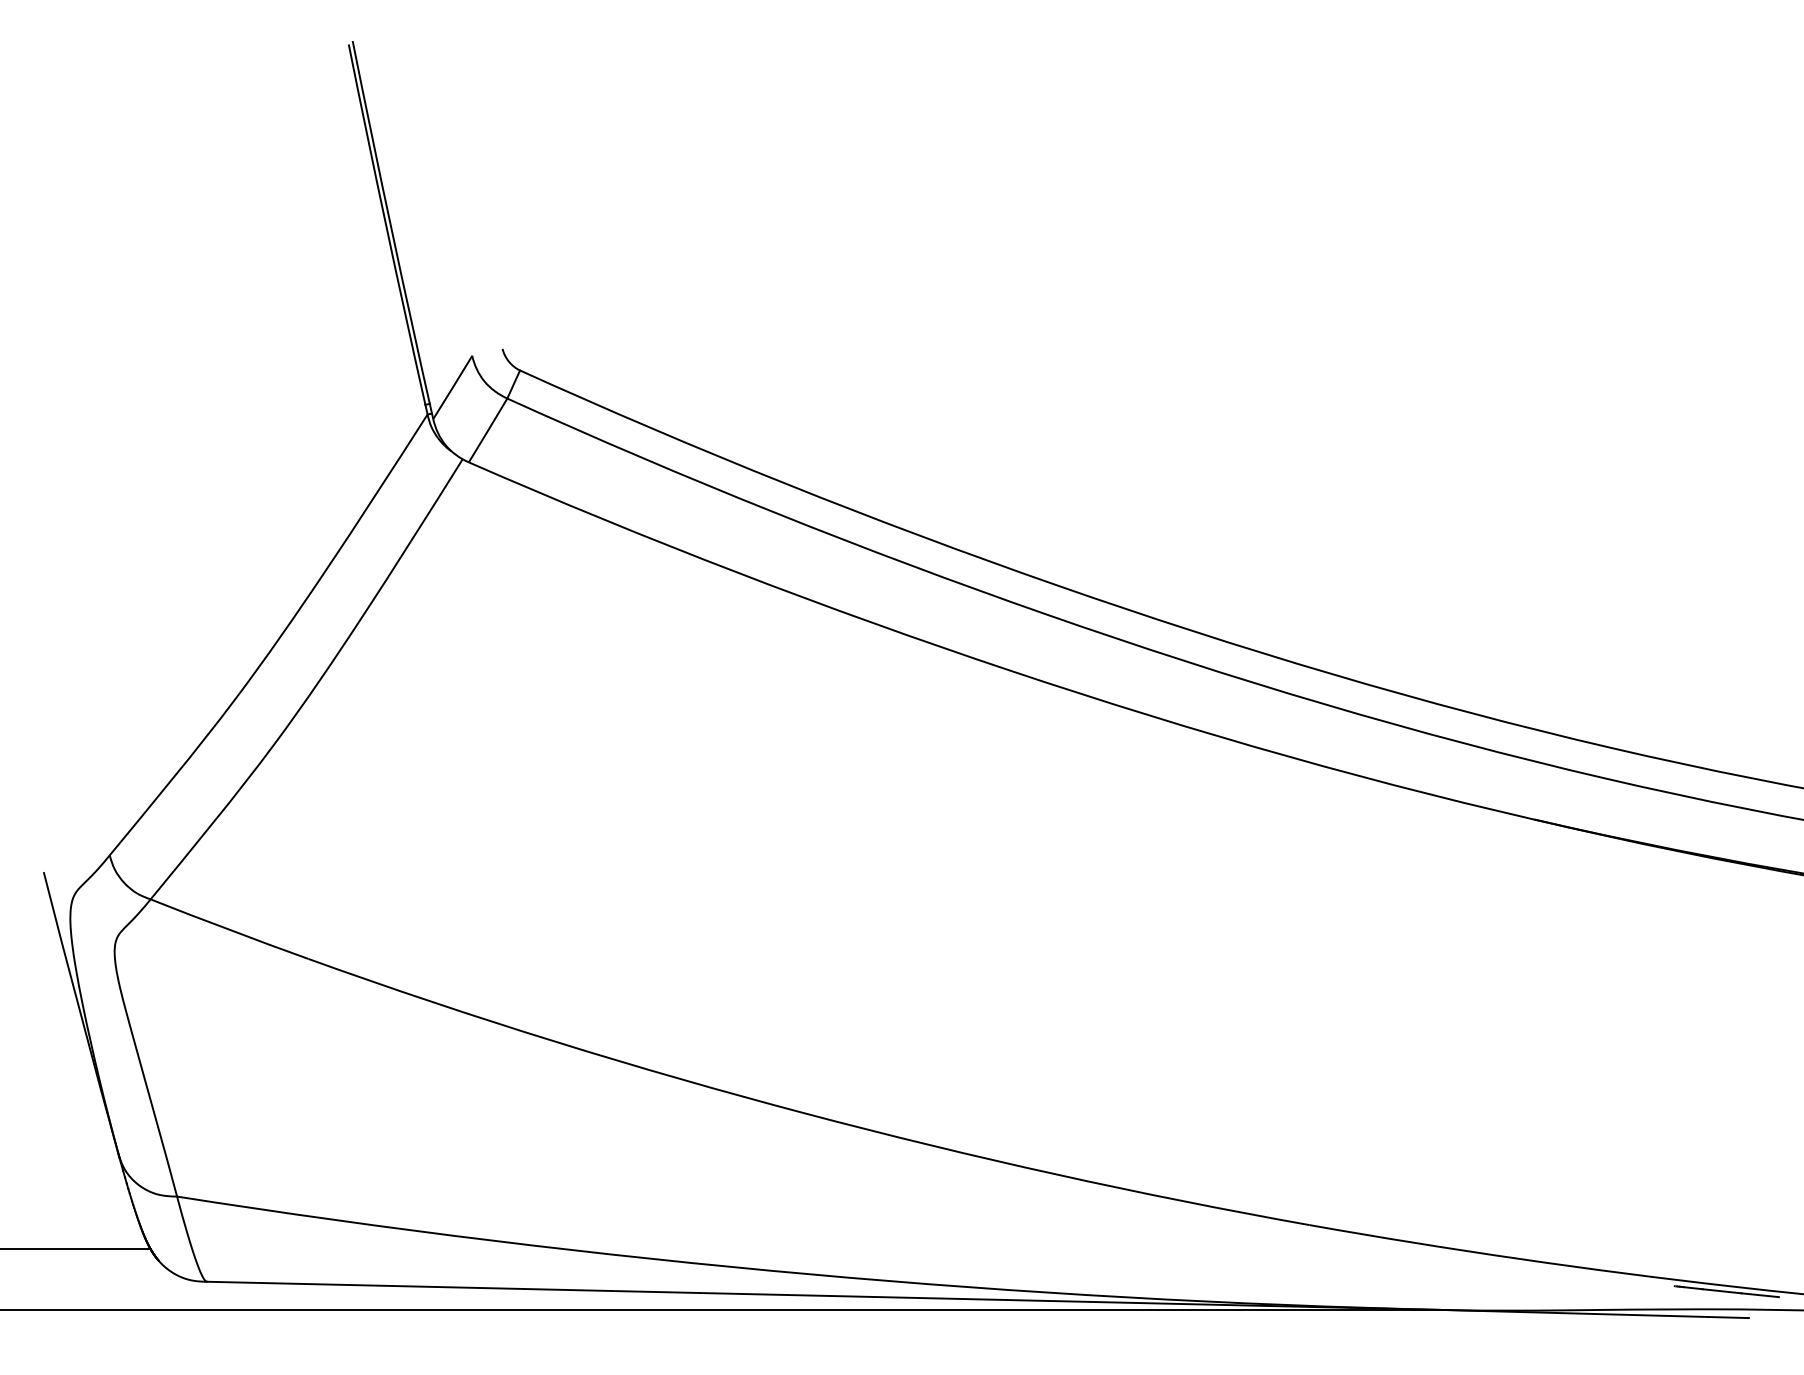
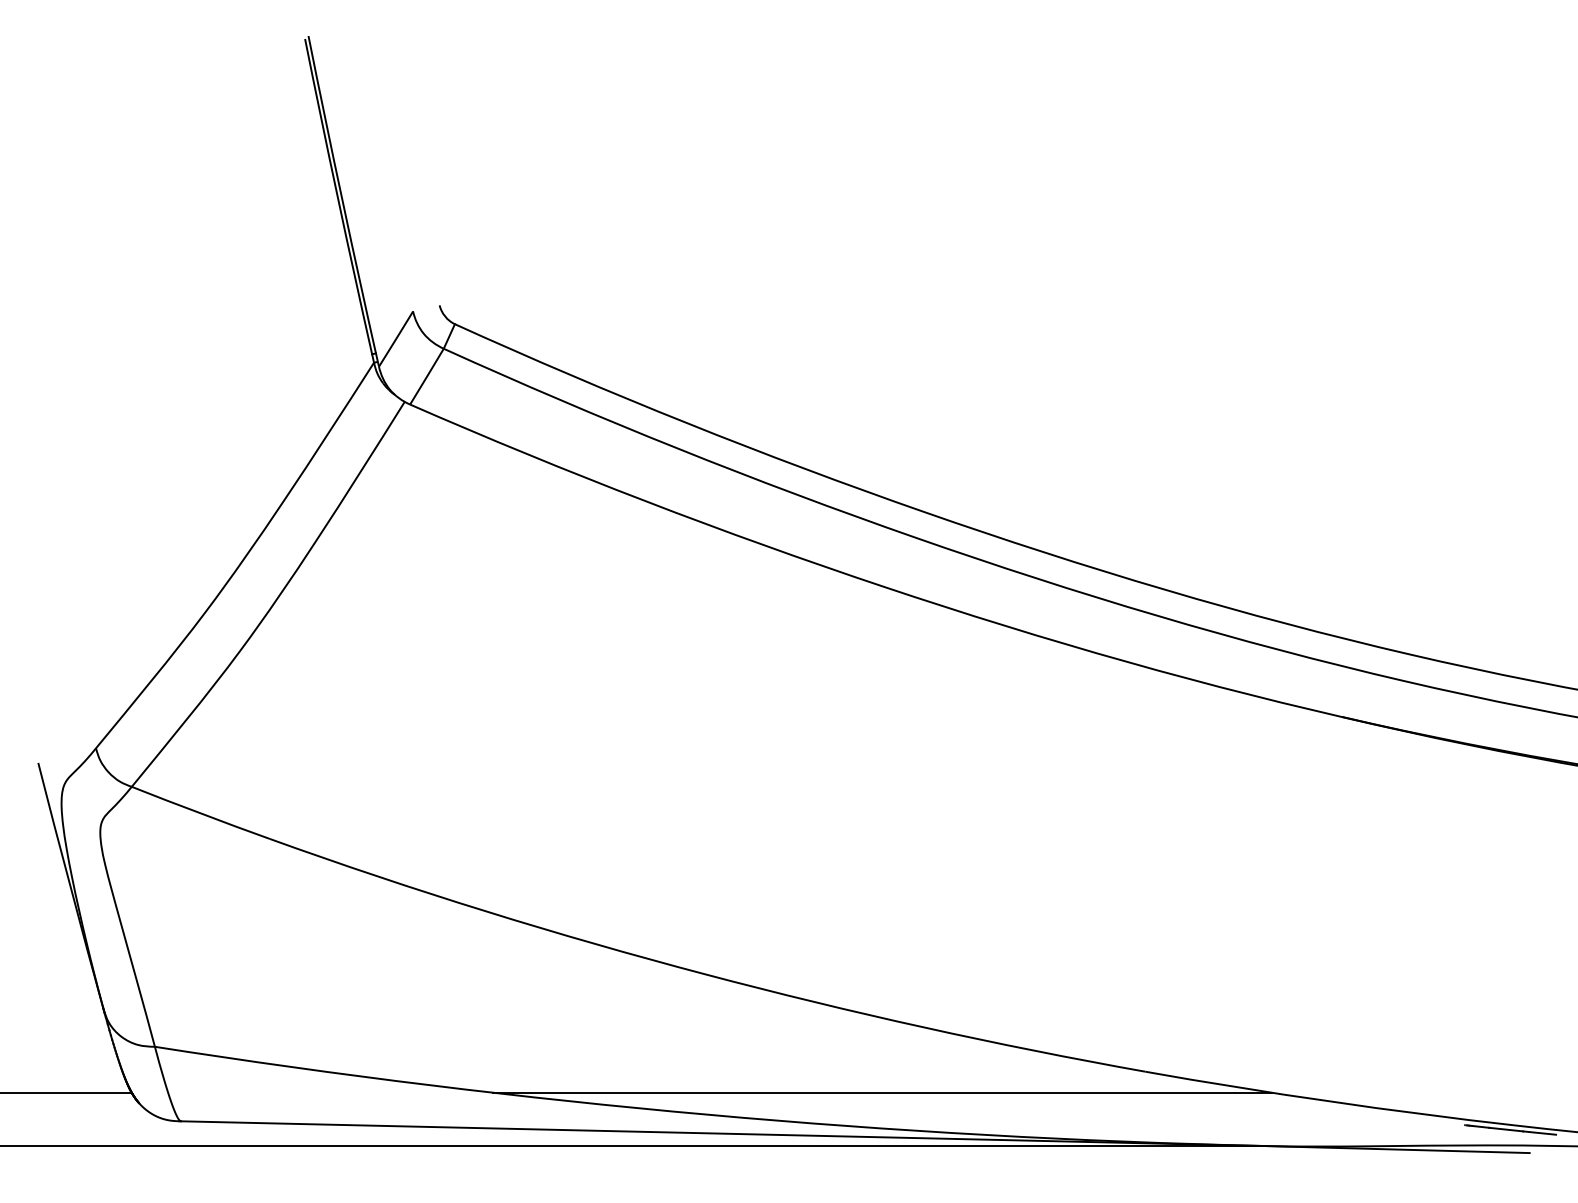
line: (1008, 1249) -> (882, 1093), added

